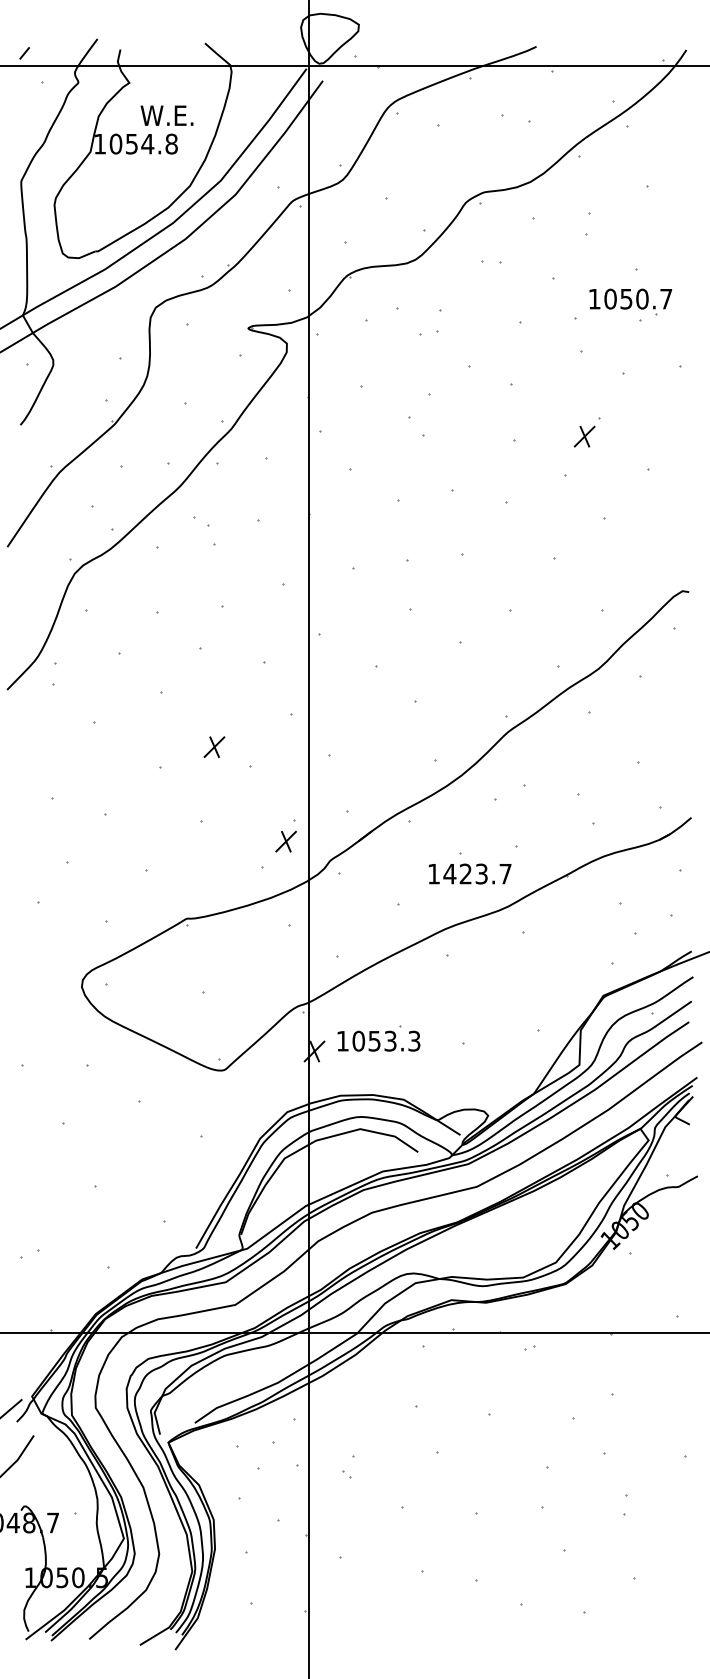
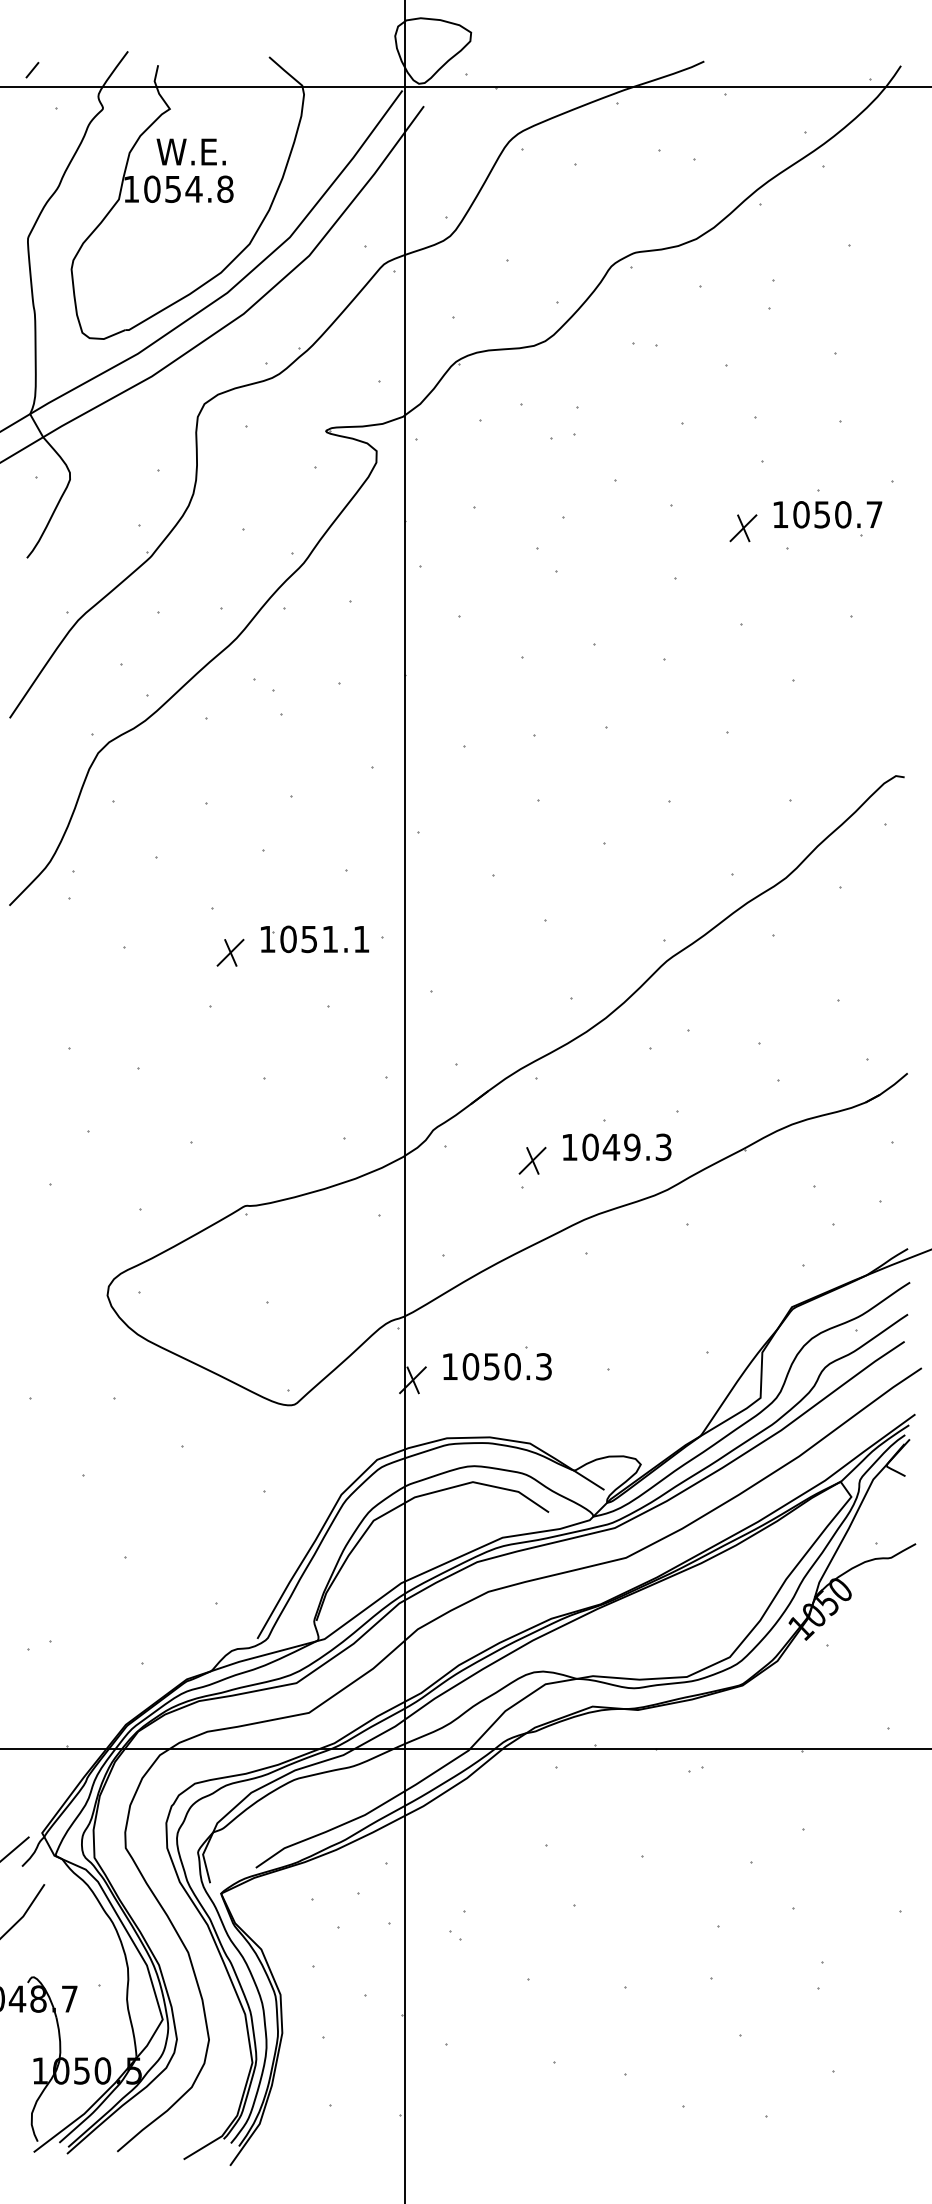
text: (166, 115) -> (190, 151), moved
part: (630, 301) -> (827, 518), moved
part: (584, 436) -> (743, 528), moved
part: (240, 715) -> (315, 939), added
part: (214, 746) -> (230, 952), moved
part: (286, 841) -> (532, 1160), moved
text: (477, 874) -> (626, 1147), 1423.7 -> 1049.3
text: (390, 1041) -> (512, 1366), 1053.3 -> 1050.3

